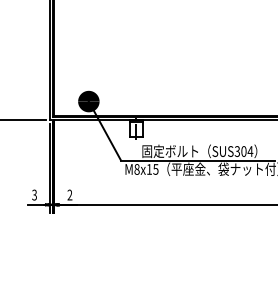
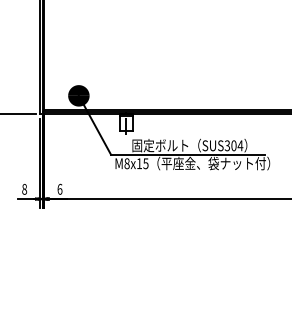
text: (69, 194) -> (59, 188), 2 -> 6
text: (34, 195) -> (24, 189), 3 -> 8

